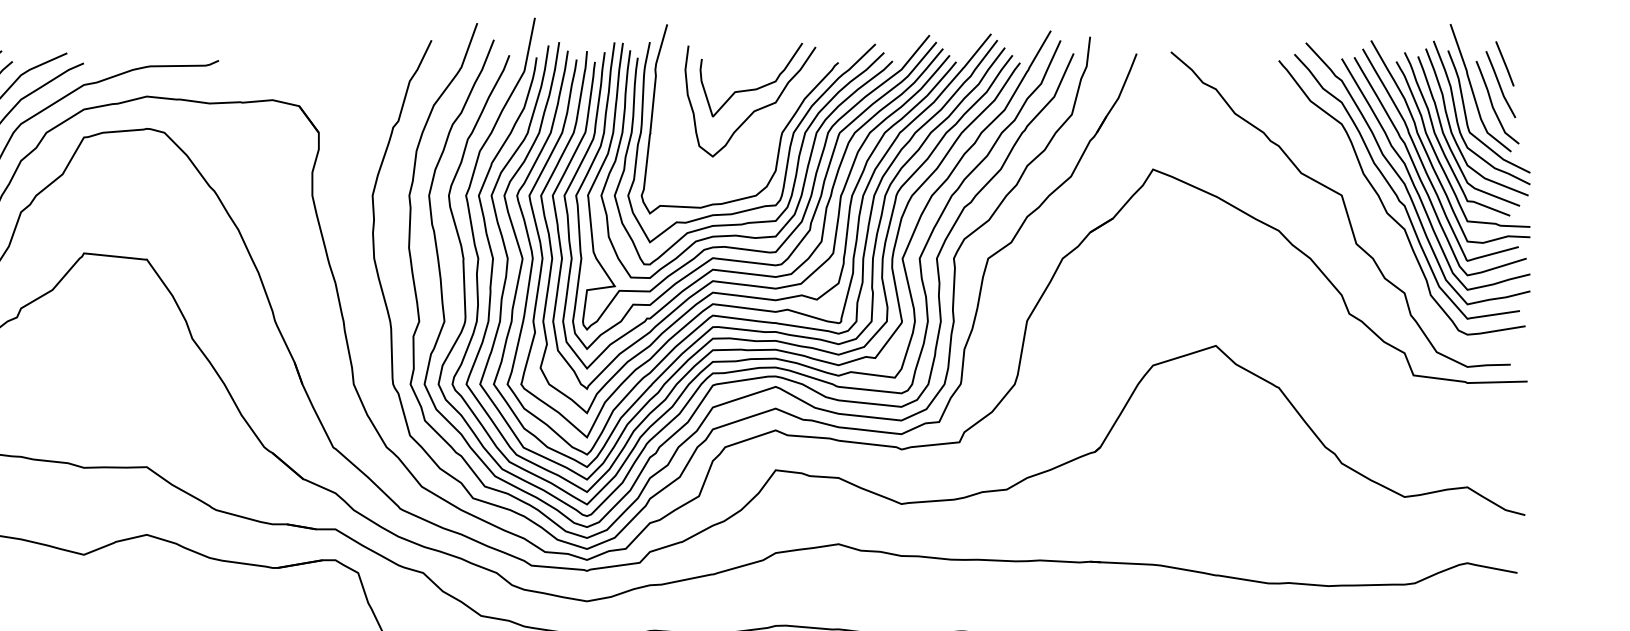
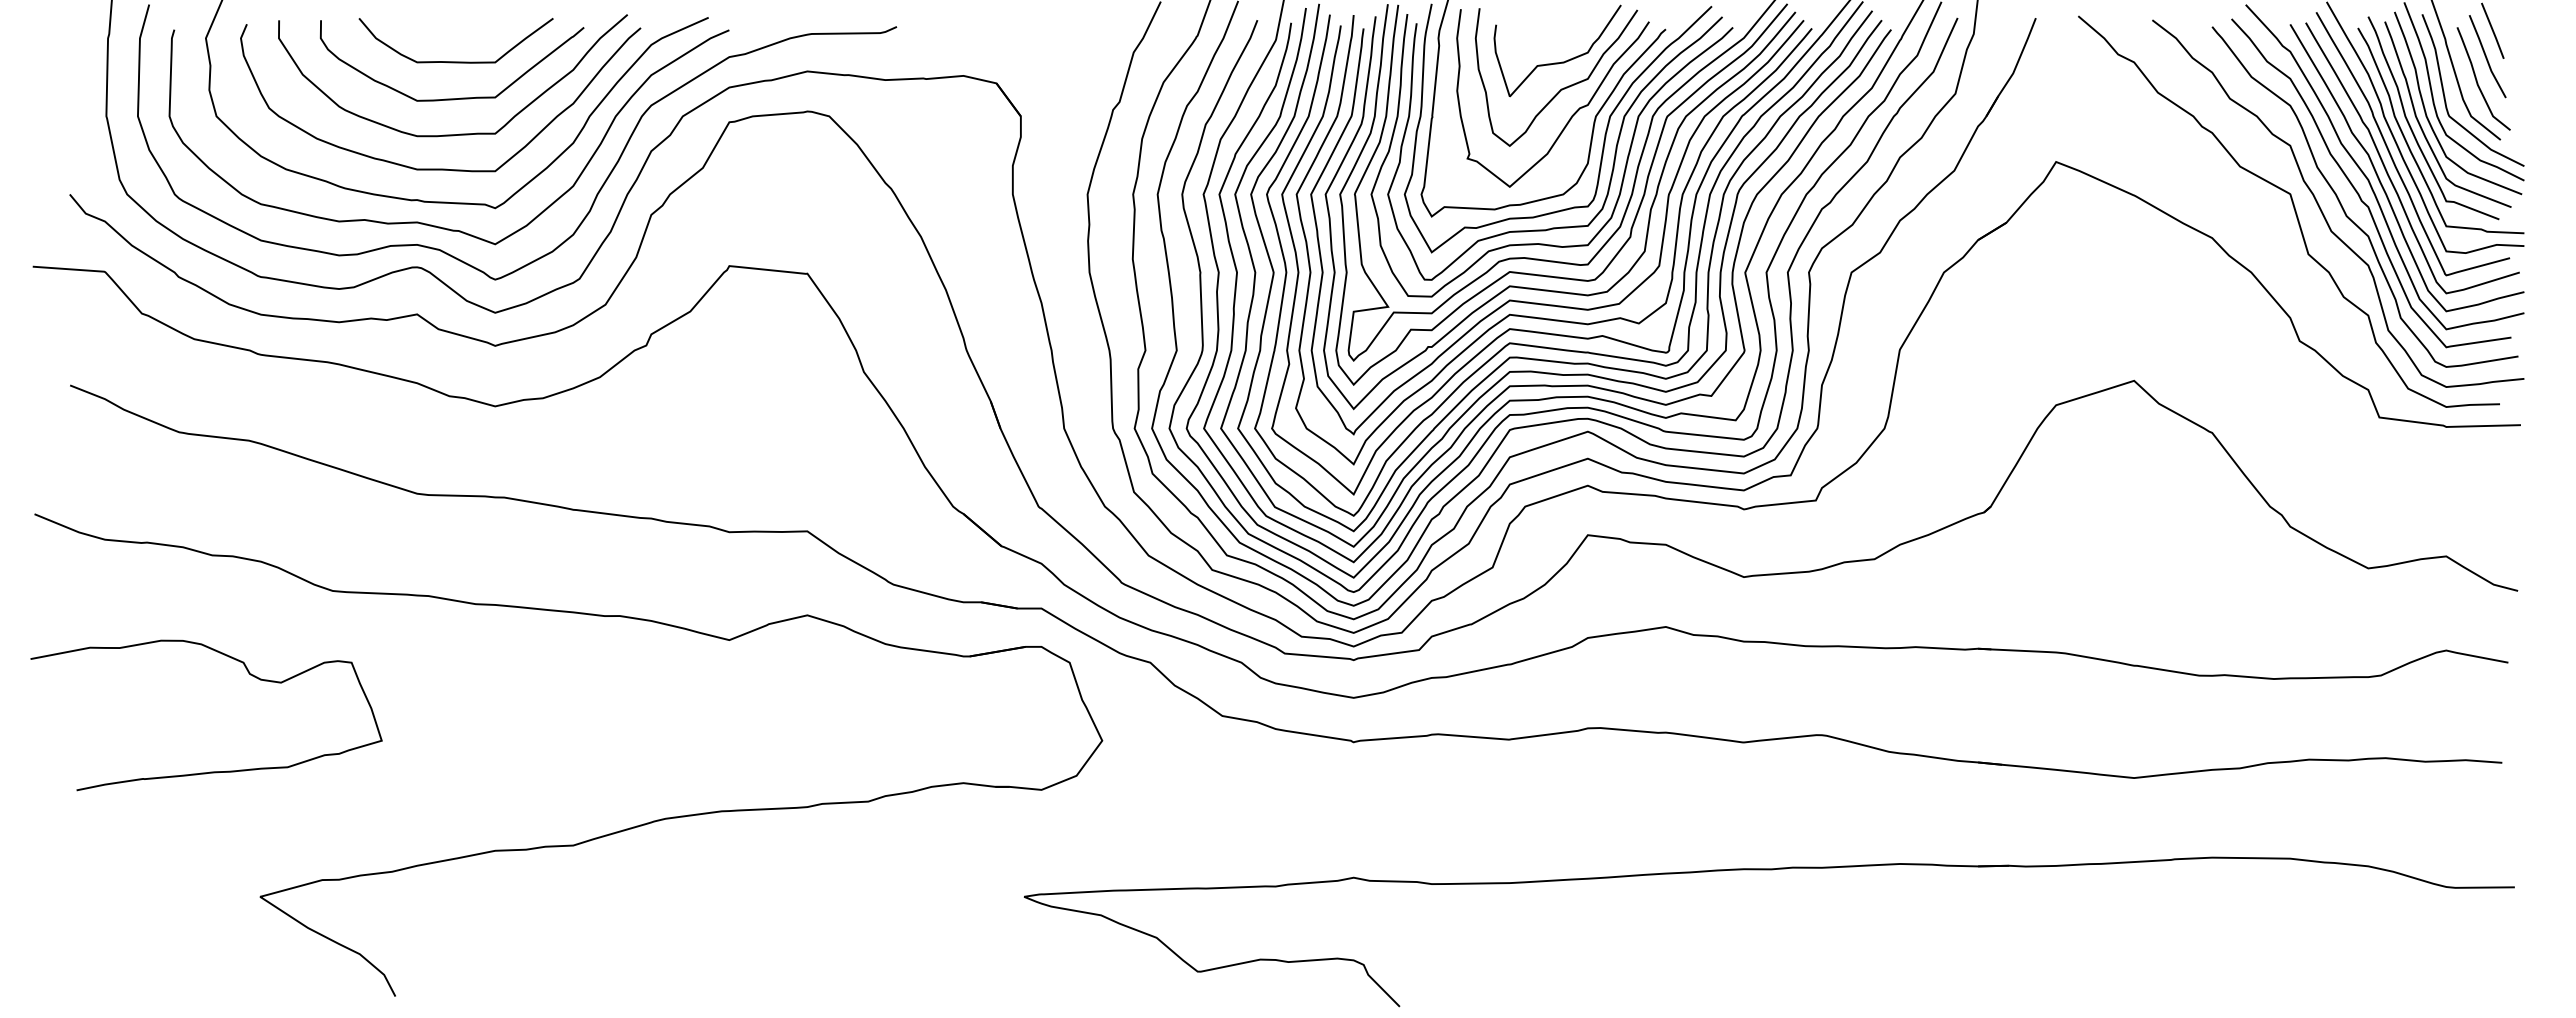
curve: (762, 132) -> (1571, 115), added
curve: (1367, 208) -> (2322, 210), added

